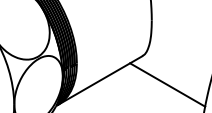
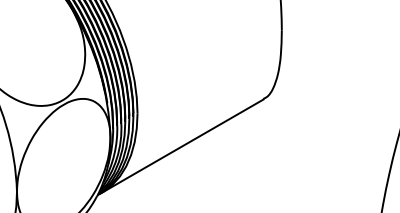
line: (167, 84) -> (312, 153), removed

